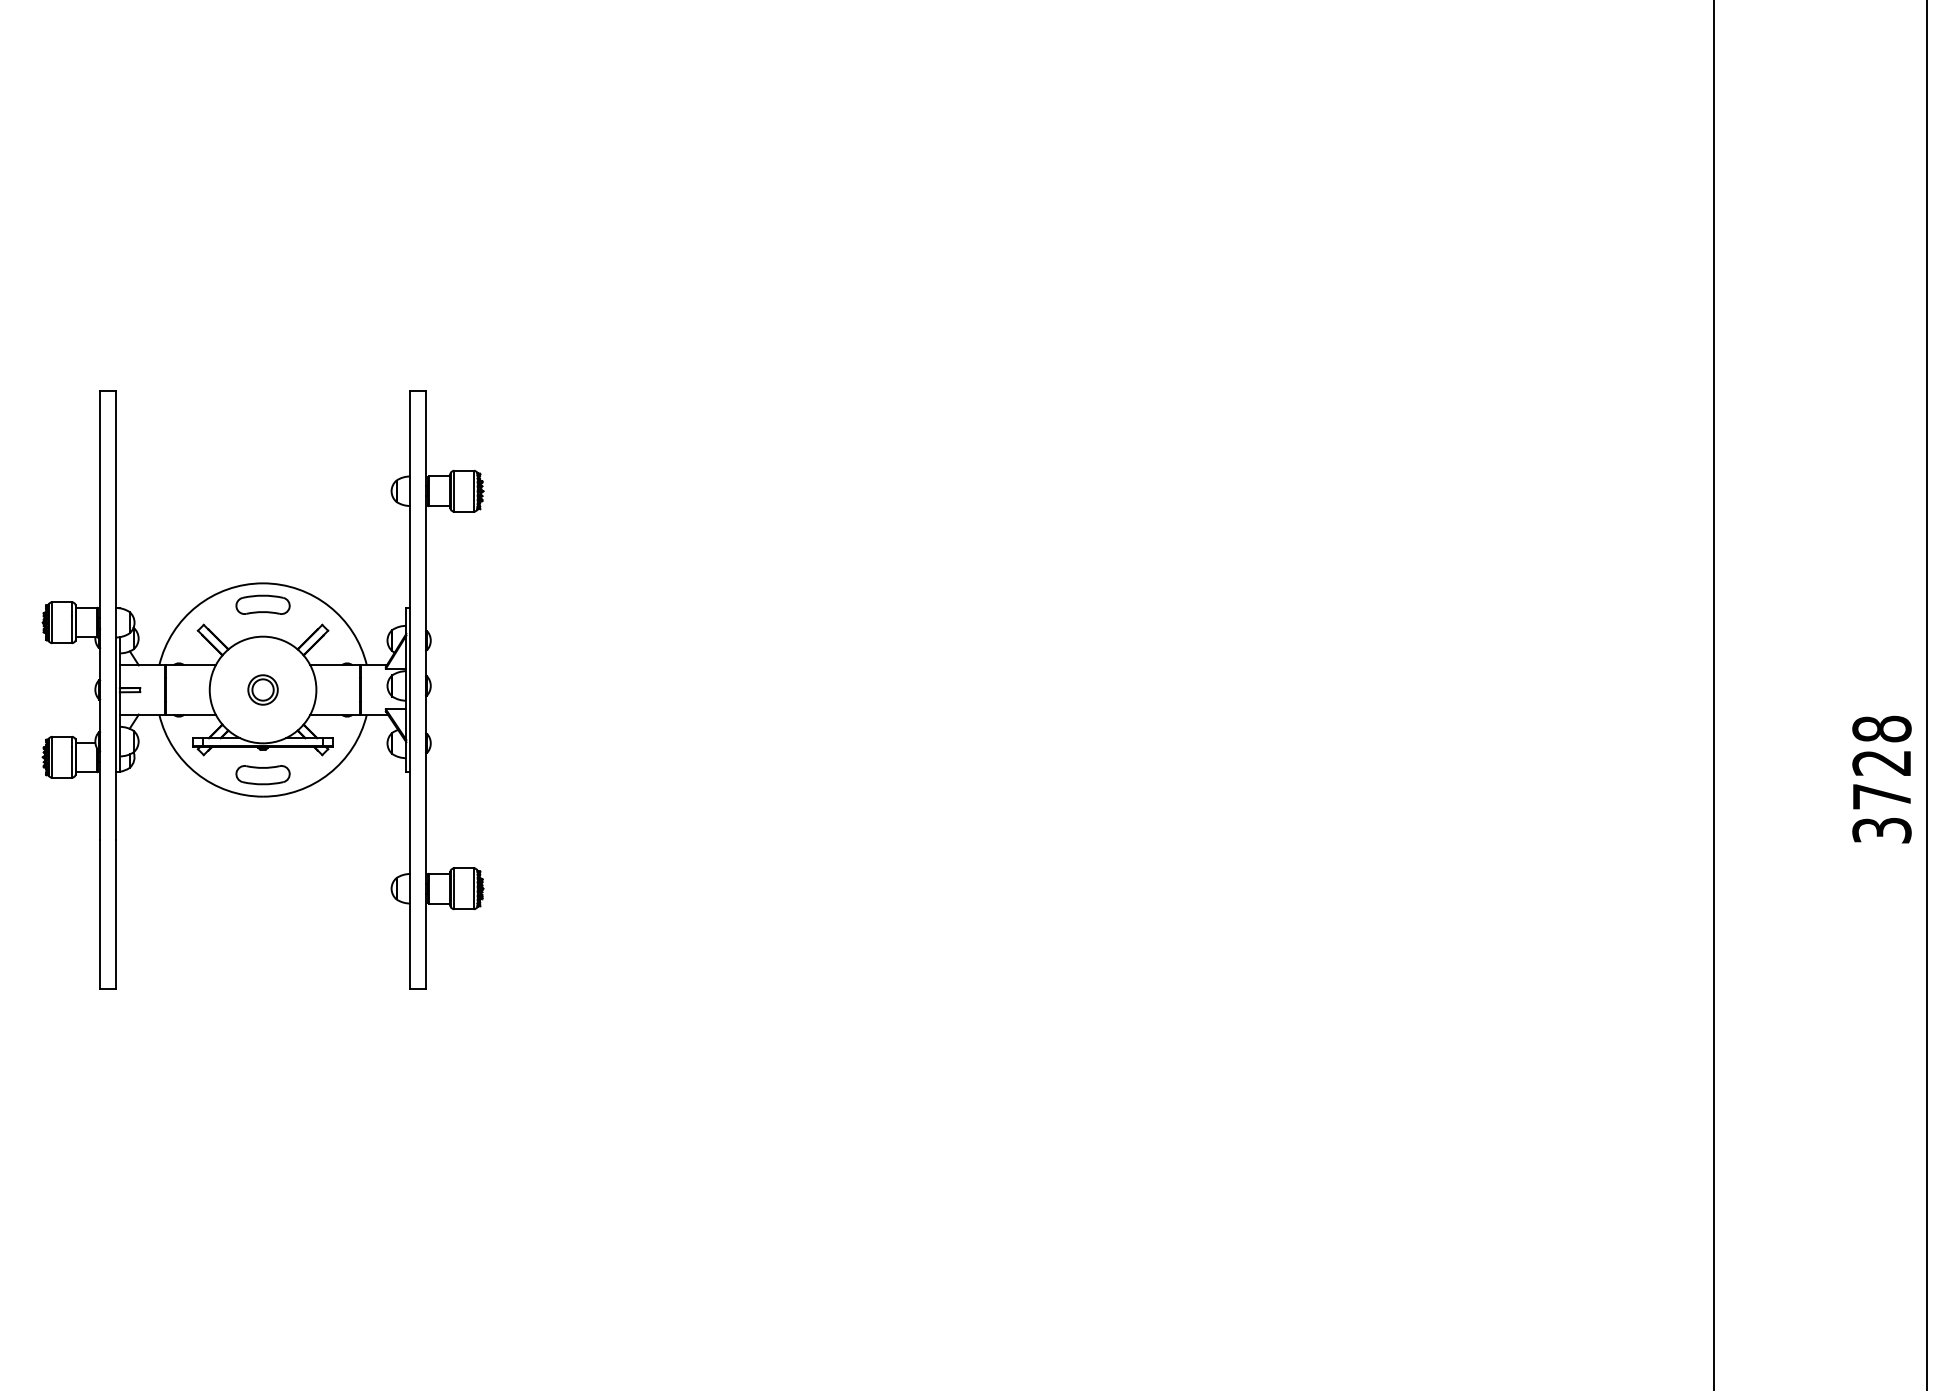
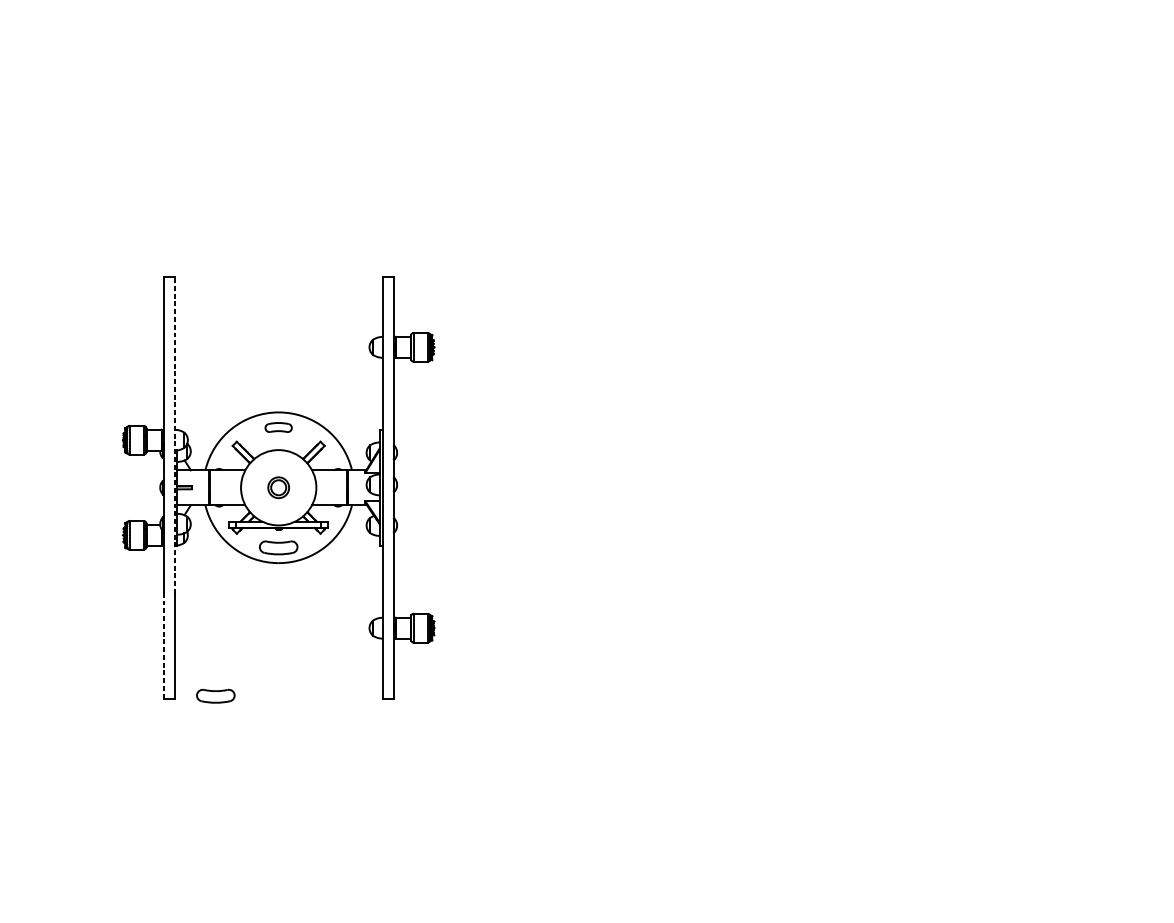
part: (262, 604) -> (278, 427), size x0.7
line: (115, 615) -> (174, 435), solid -> dashed
line: (100, 913) -> (163, 645), solid -> dashed
part: (173, 985) -> (215, 696), added

